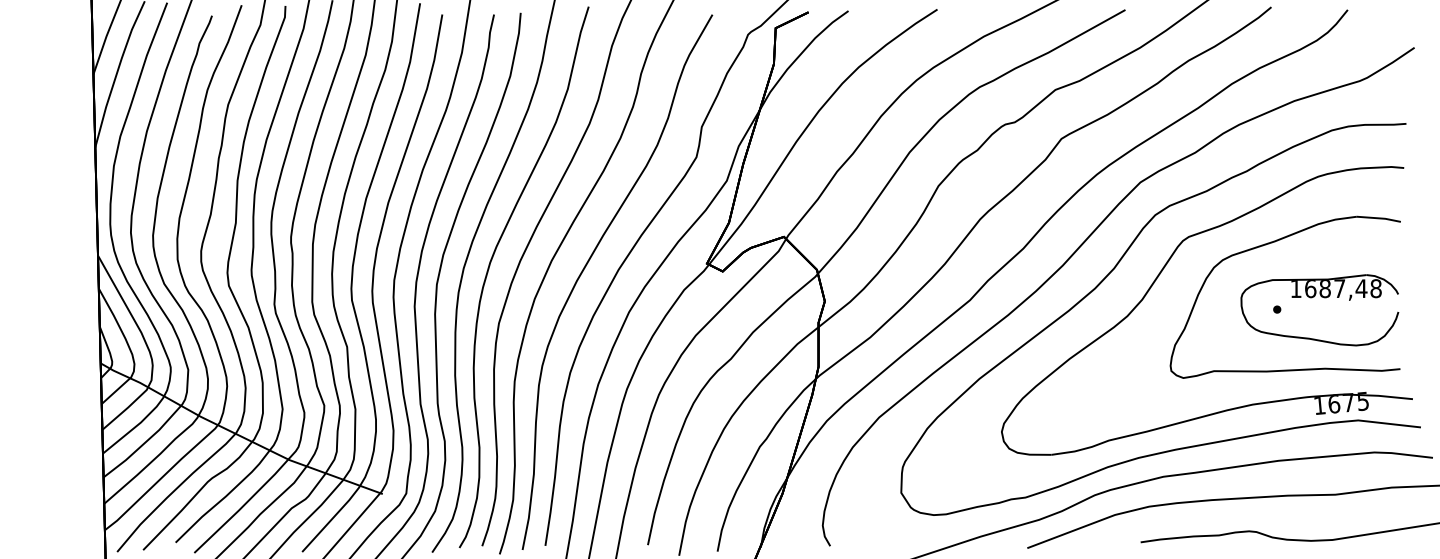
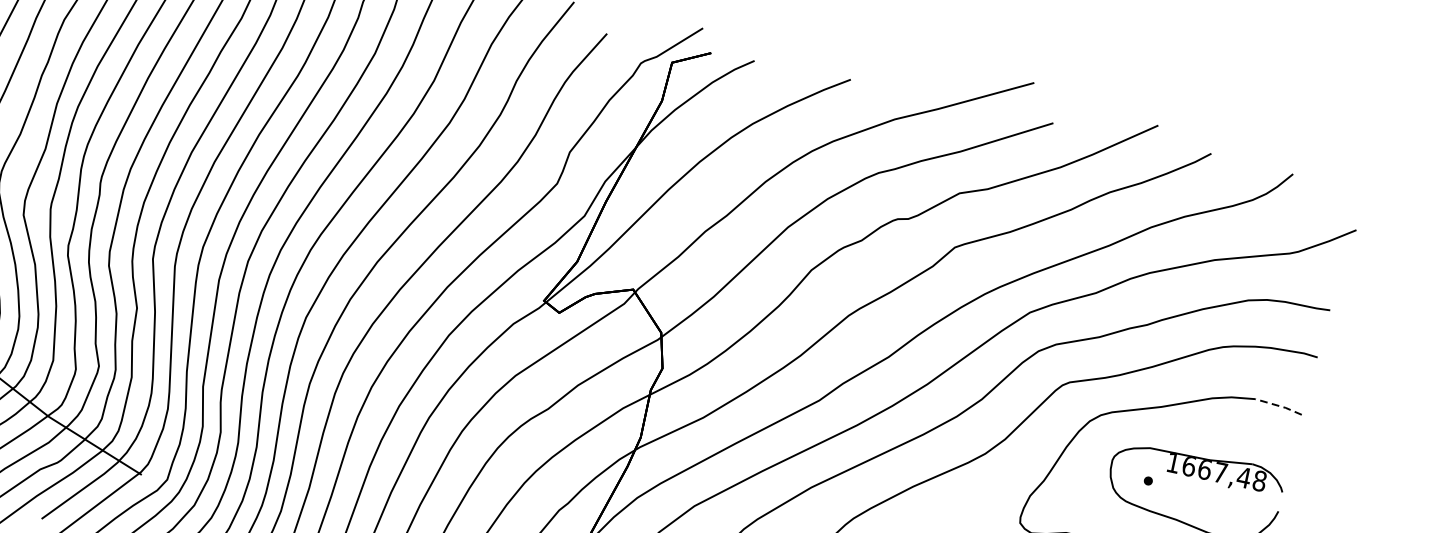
line: (1379, 218) -> (1279, 406), solid -> dashed
text: (1324, 288) -> (1204, 469), 1687,48 -> 1667,48

